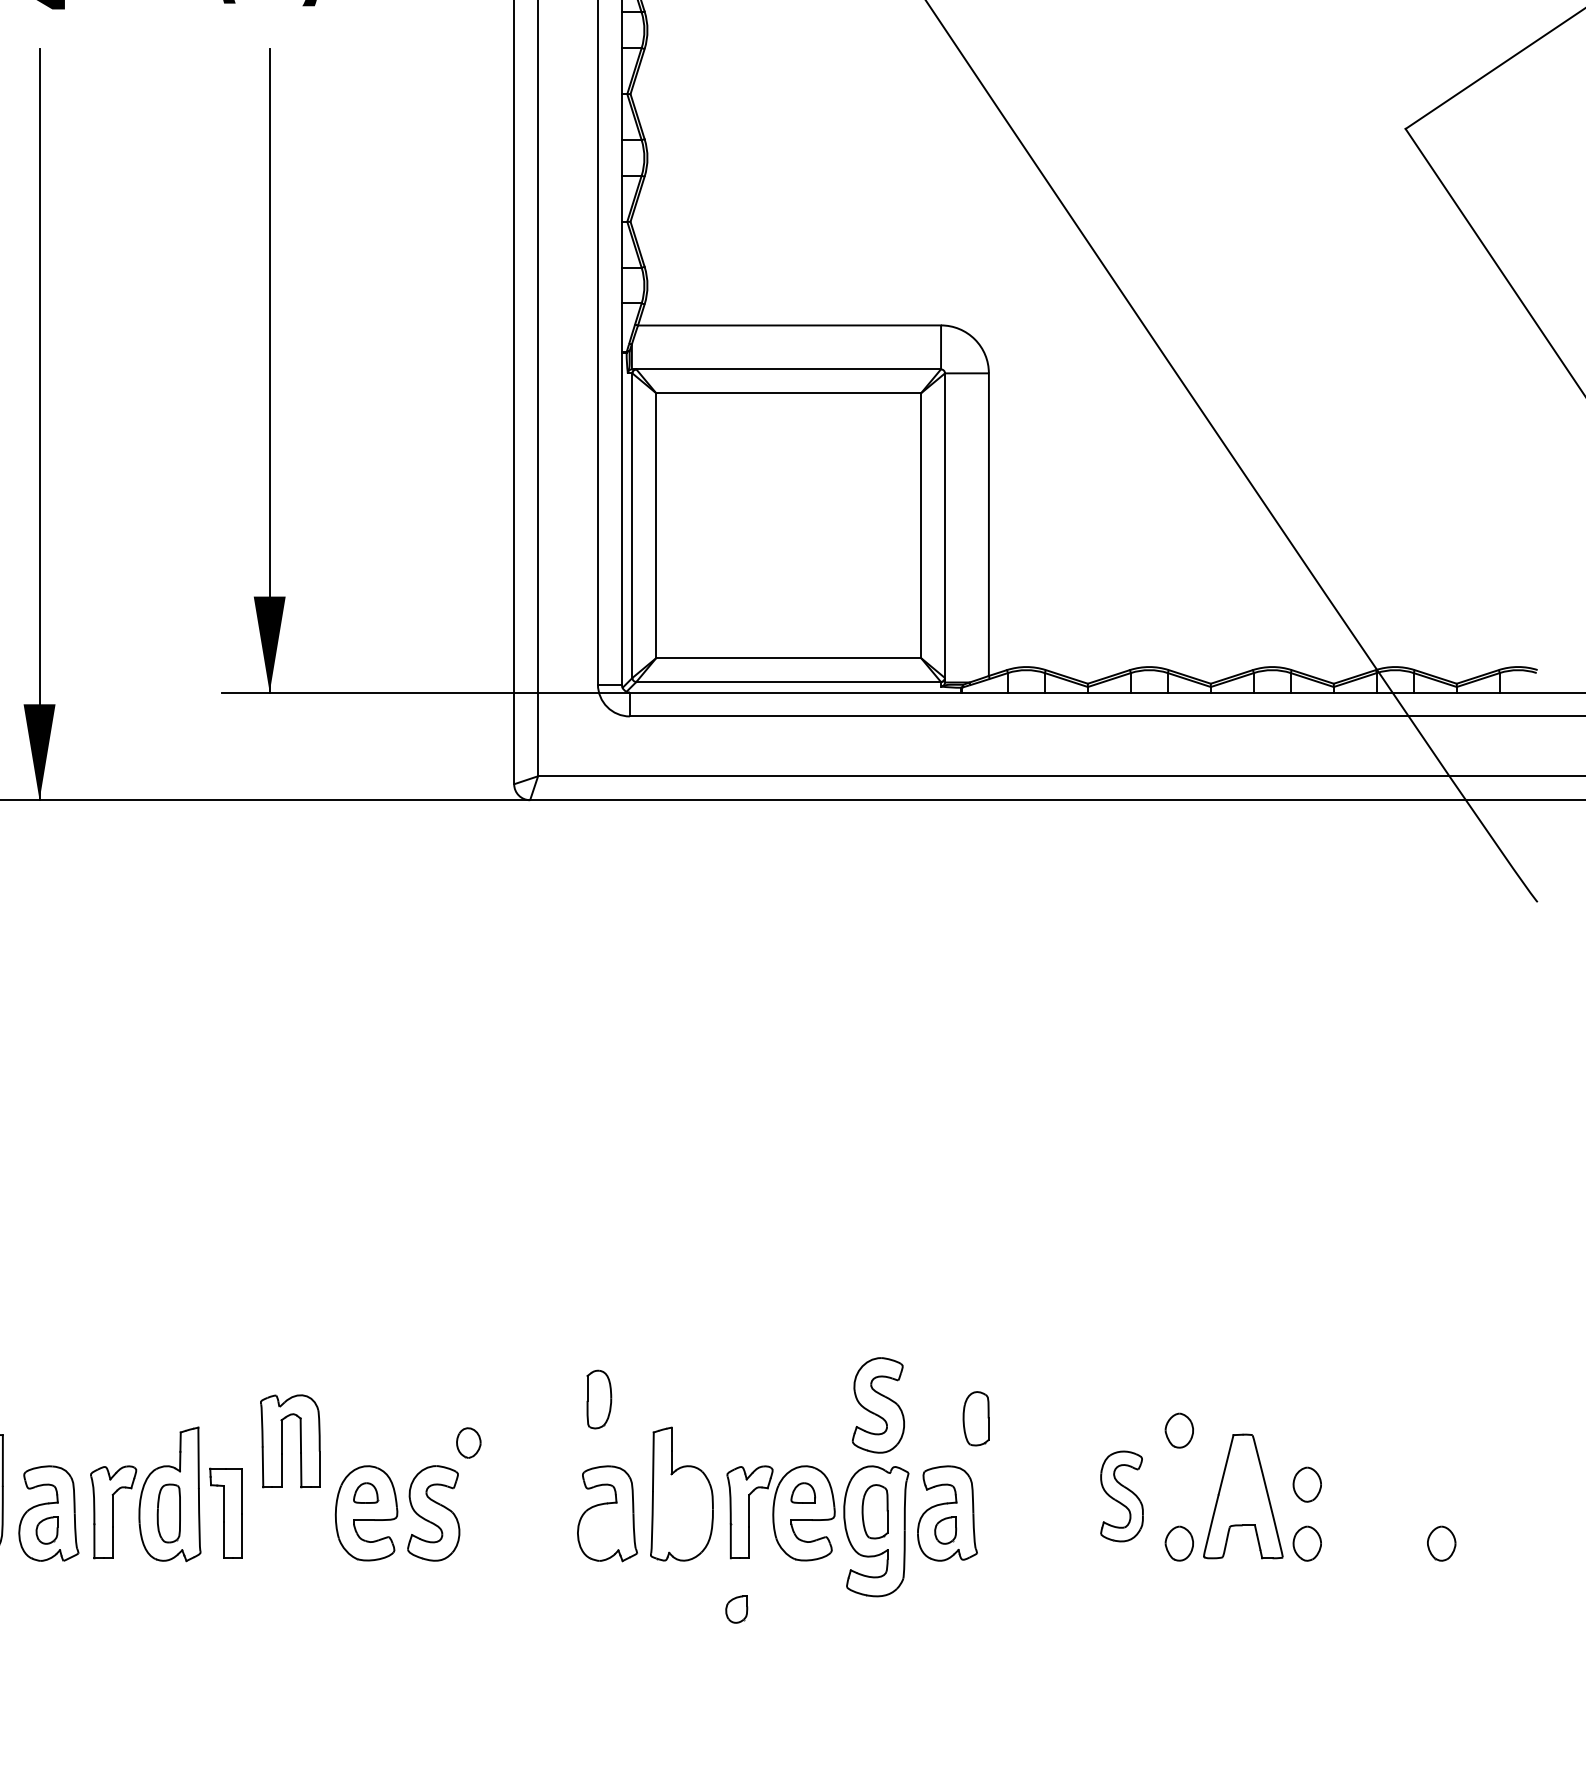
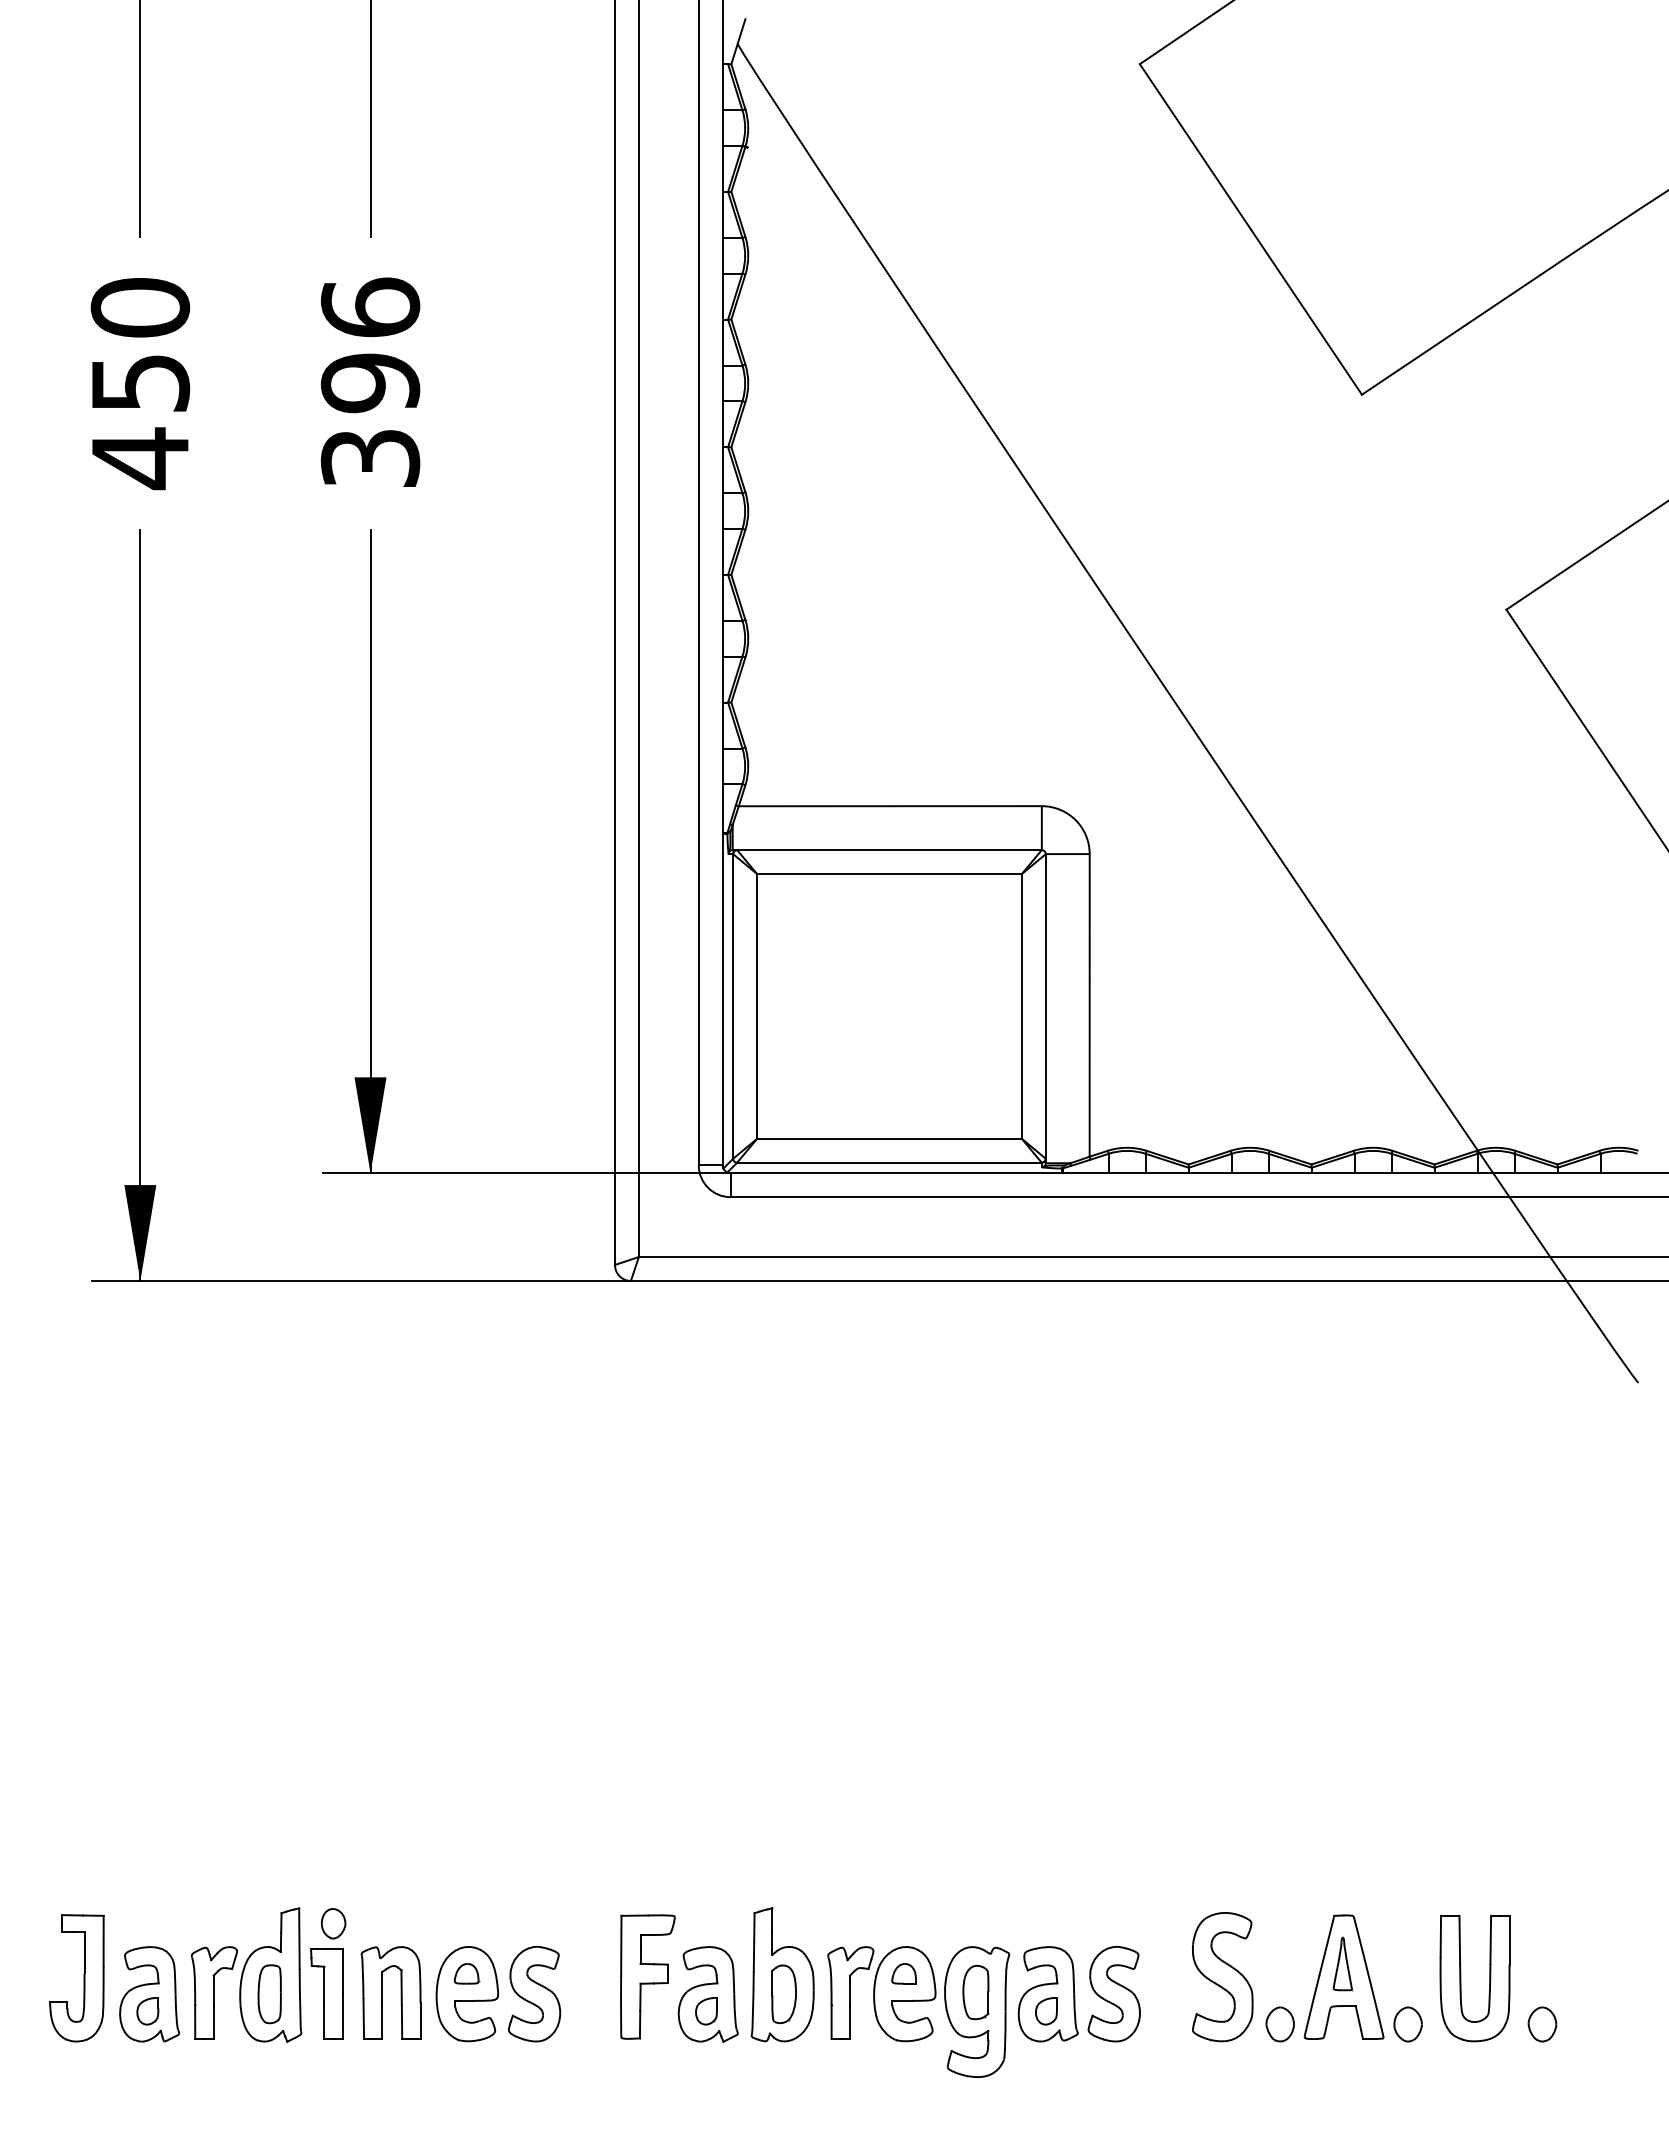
part: (598, 1399) -> (783, 1994), moved
part: (877, 1405) -> (1113, 1994), moved
part: (975, 1418) -> (1076, 1899), removed
part: (1178, 1430) -> (1279, 1911), removed
part: (281, 1440) -> (382, 1992), moved
part: (468, 1442) -> (333, 1923), moved
part: (1241, 1482) -> (1342, 1963), added
part: (1306, 1484) -> (1407, 1965), removed
part: (546, 1495) -> (647, 1976), added
part: (1121, 1496) -> (1222, 1977), size x1.43
part: (1360, 1497) -> (1461, 1978), added
part: (736, 1609) -> (706, 2011), moved

